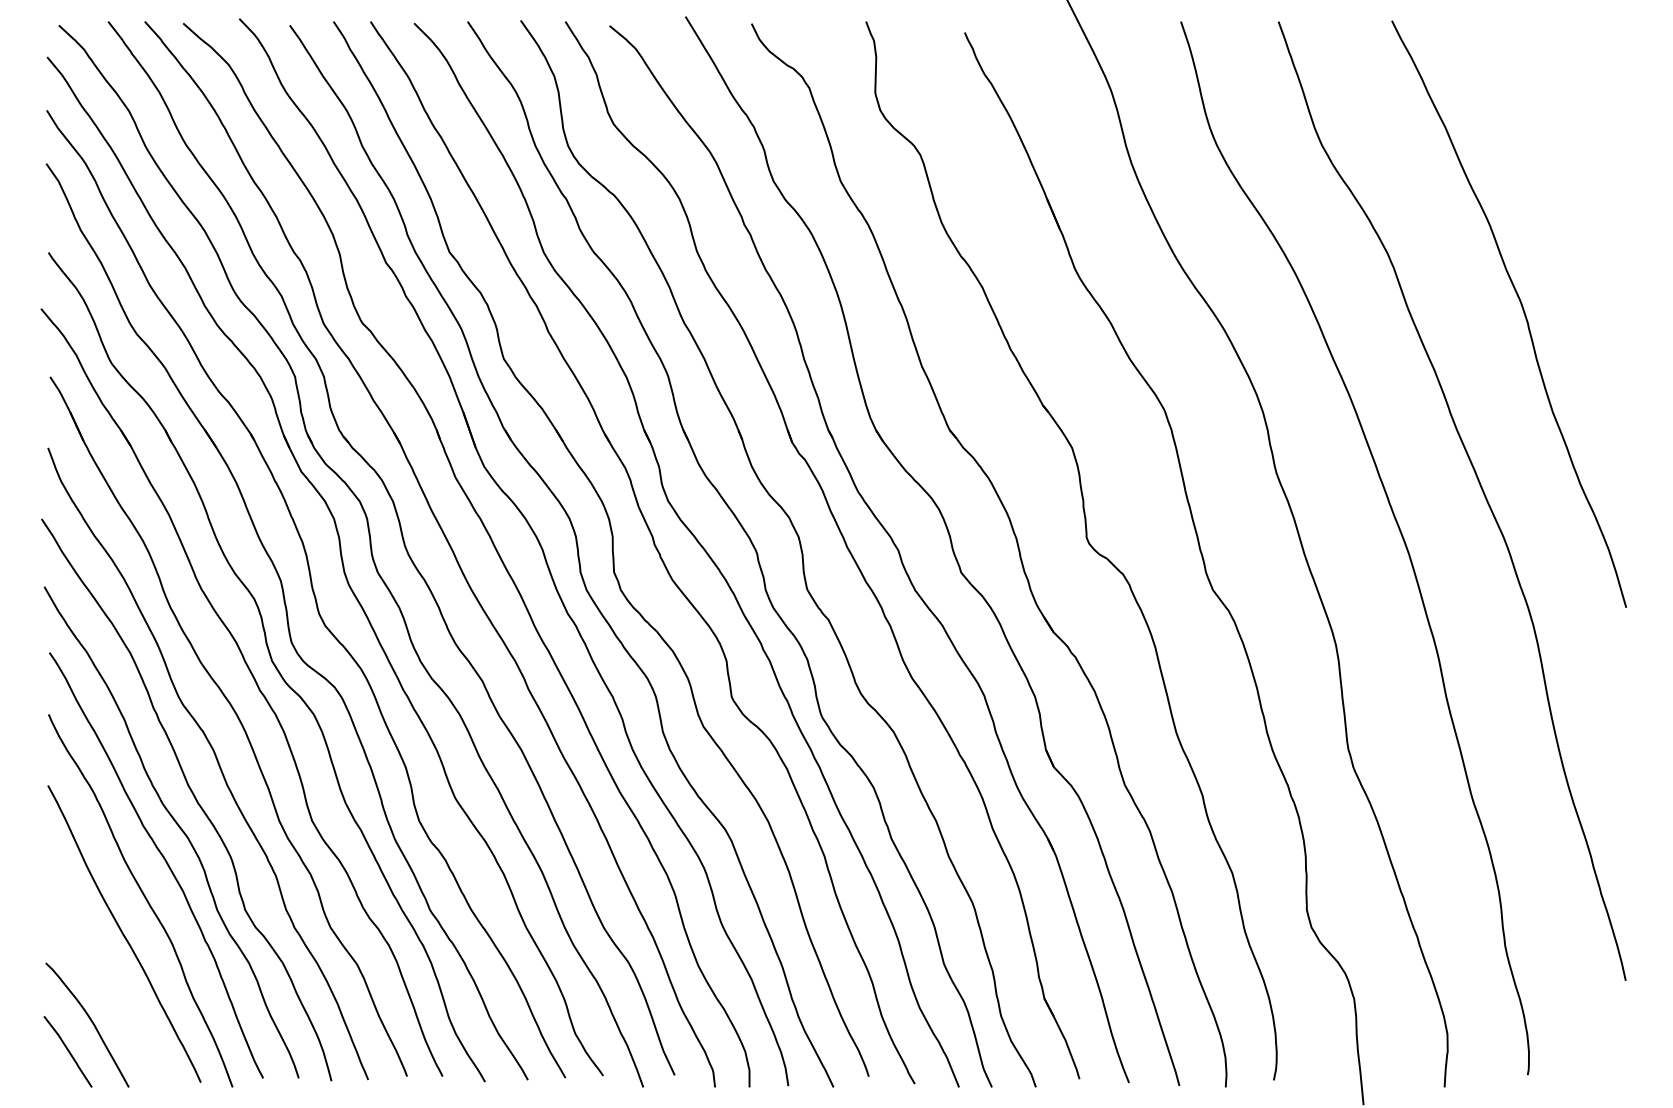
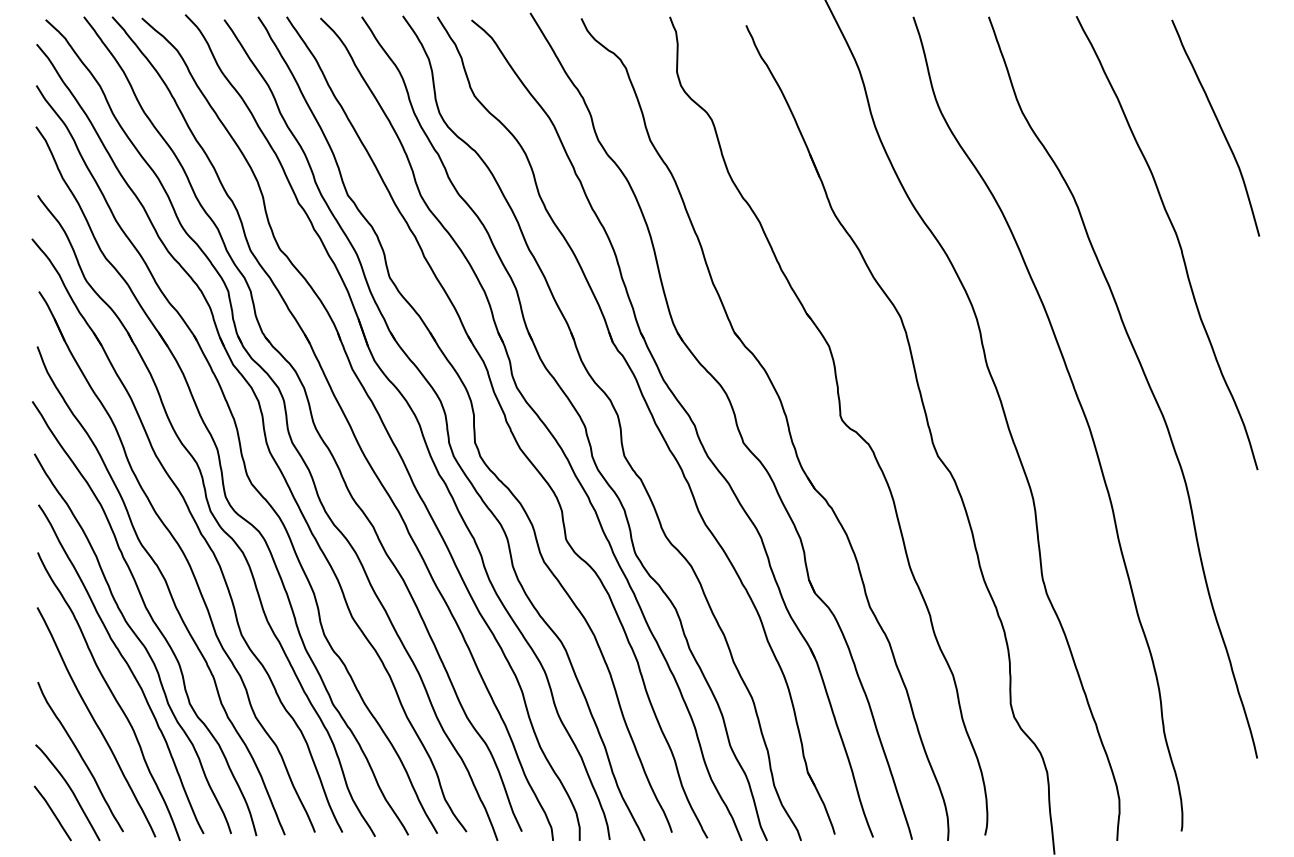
curve: (1576, 162) -> (1219, 125), added
curve: (103, 978) -> (80, 756), added

